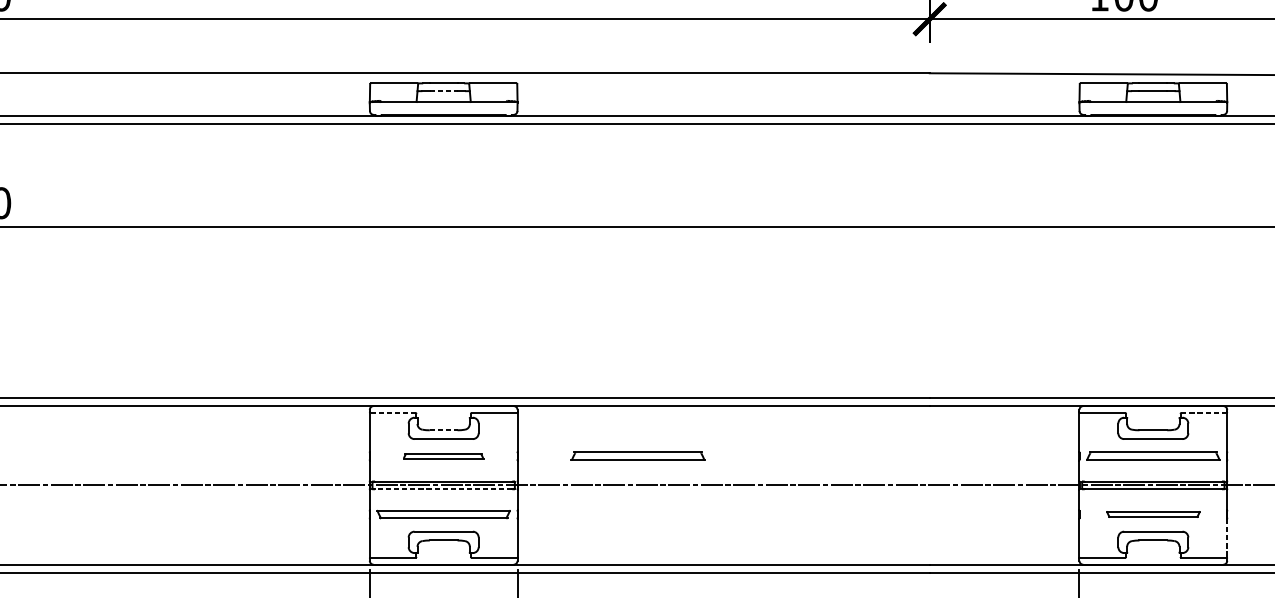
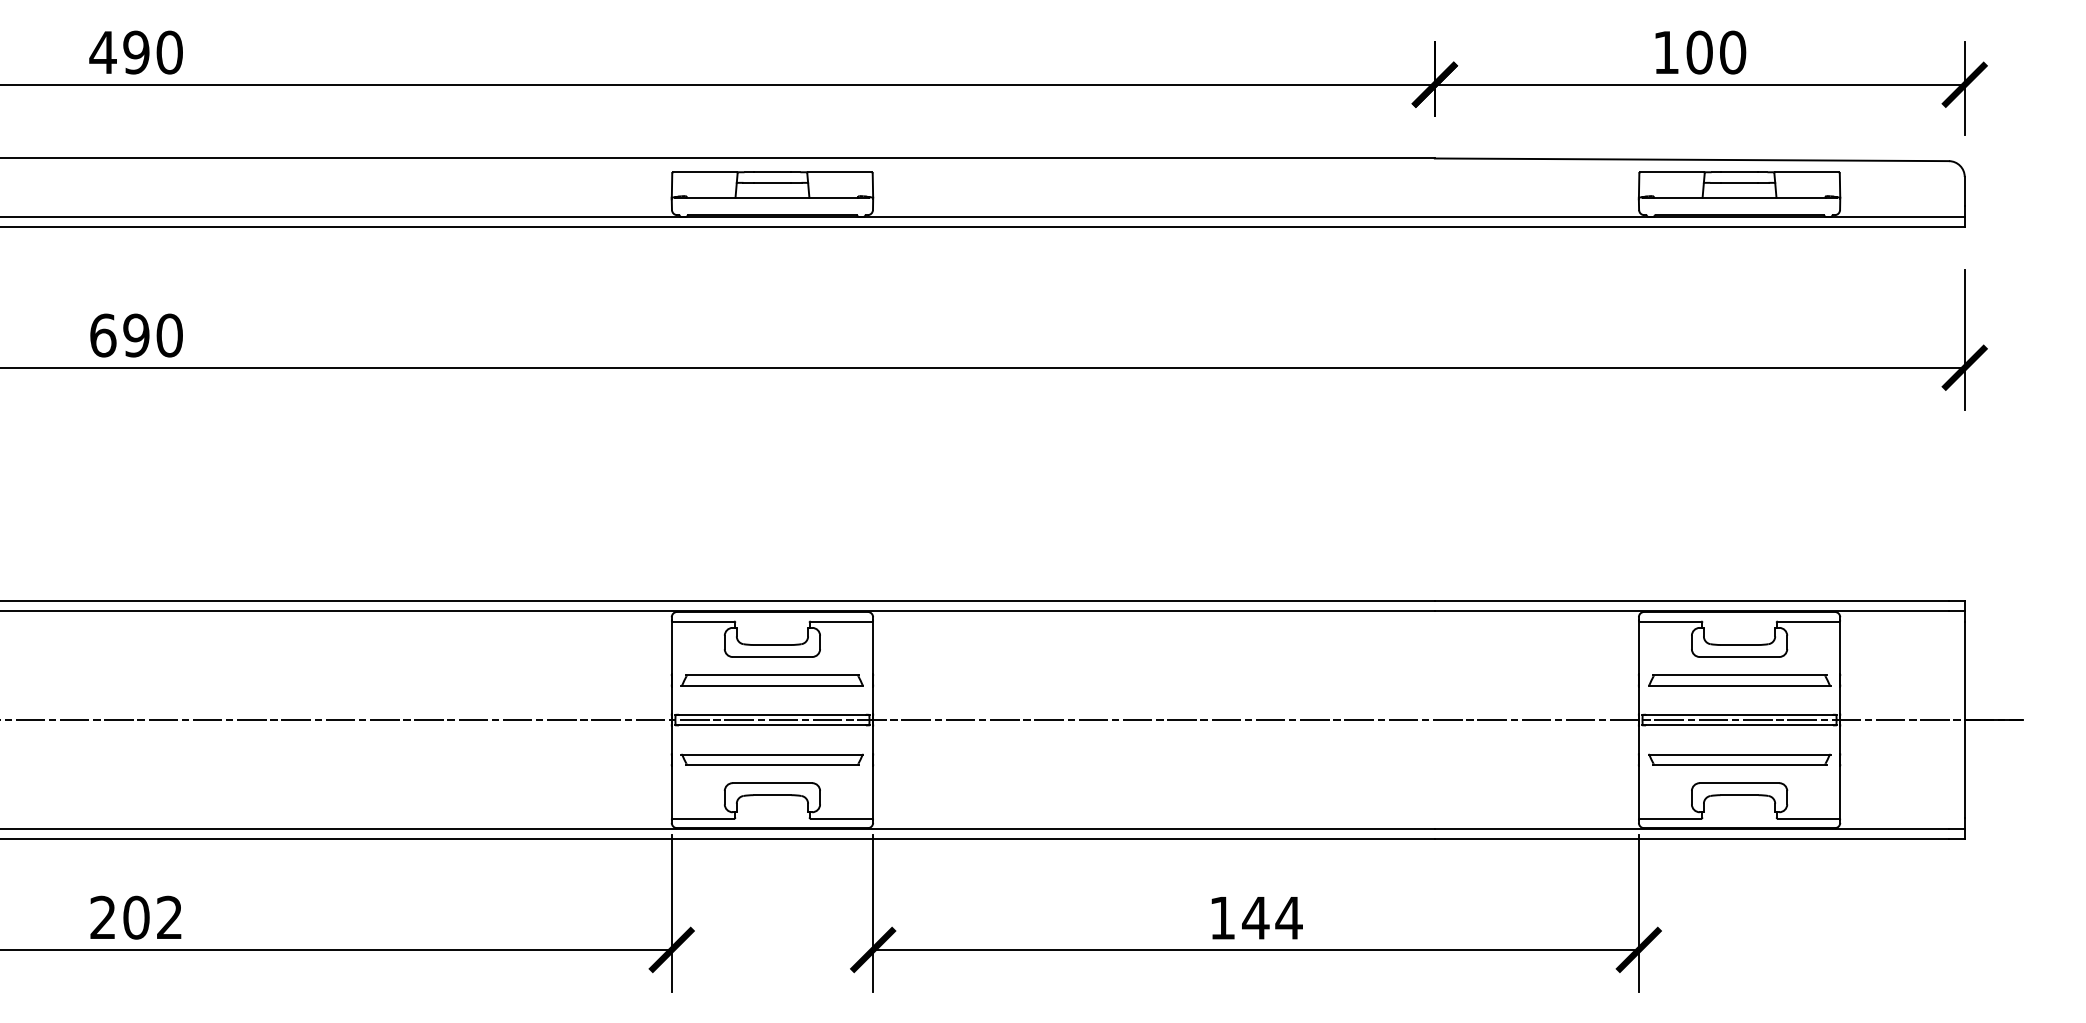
line: (443, 90) -> (772, 182), dashed -> solid
line: (393, 413) -> (703, 621), dashed -> solid
line: (1203, 413) -> (1808, 621), dashed -> solid
line: (443, 429) -> (772, 644), dashed -> solid
part: (442, 456) -> (771, 680), size x1.67
part: (638, 456) -> (1037, 680), removed
line: (443, 489) -> (772, 725), dashed -> solid
part: (1153, 514) -> (1739, 759), size x1.43
line: (1227, 538) -> (1840, 792), dashed -> solid

